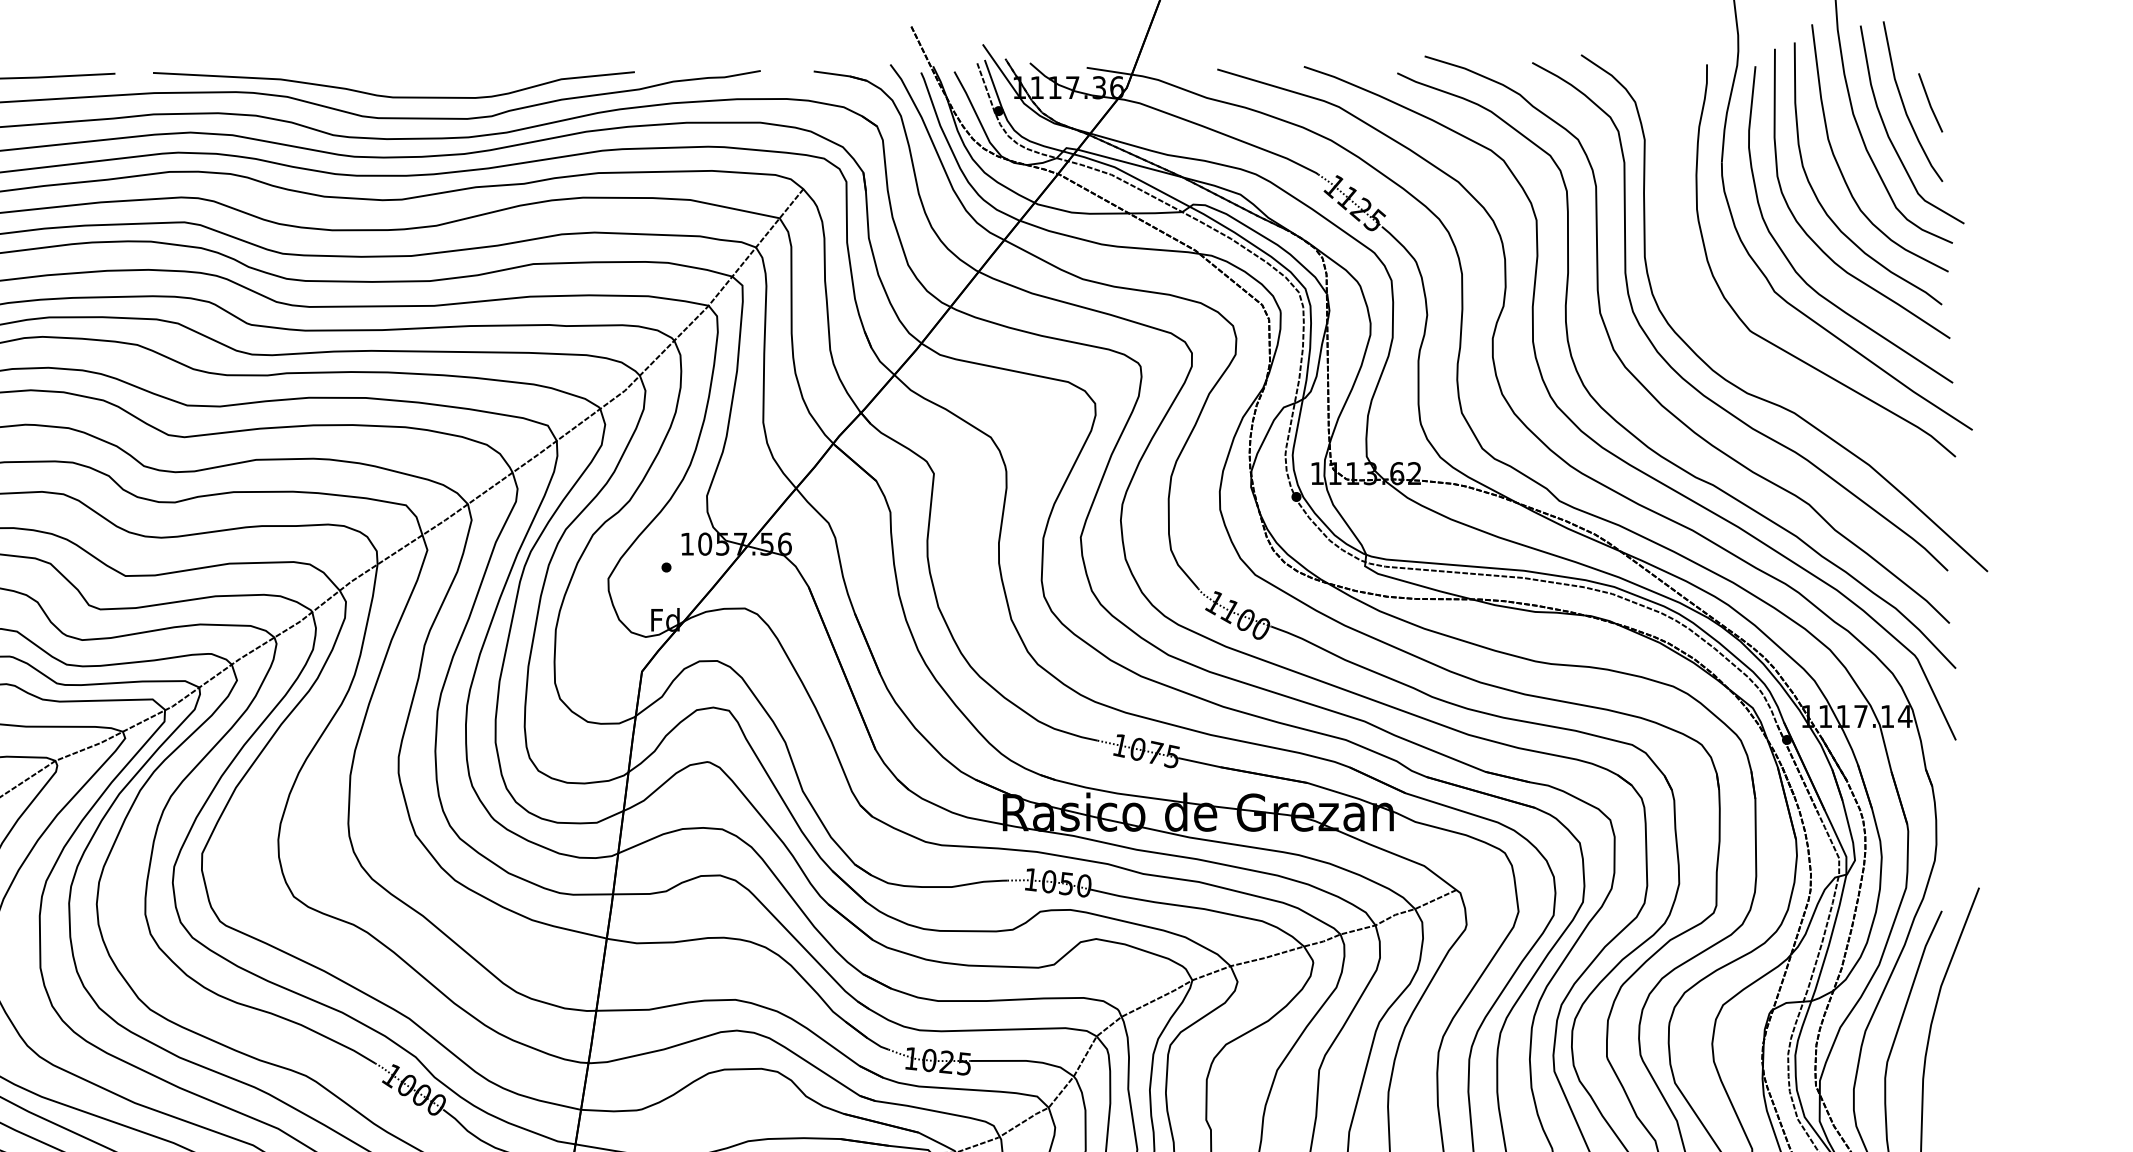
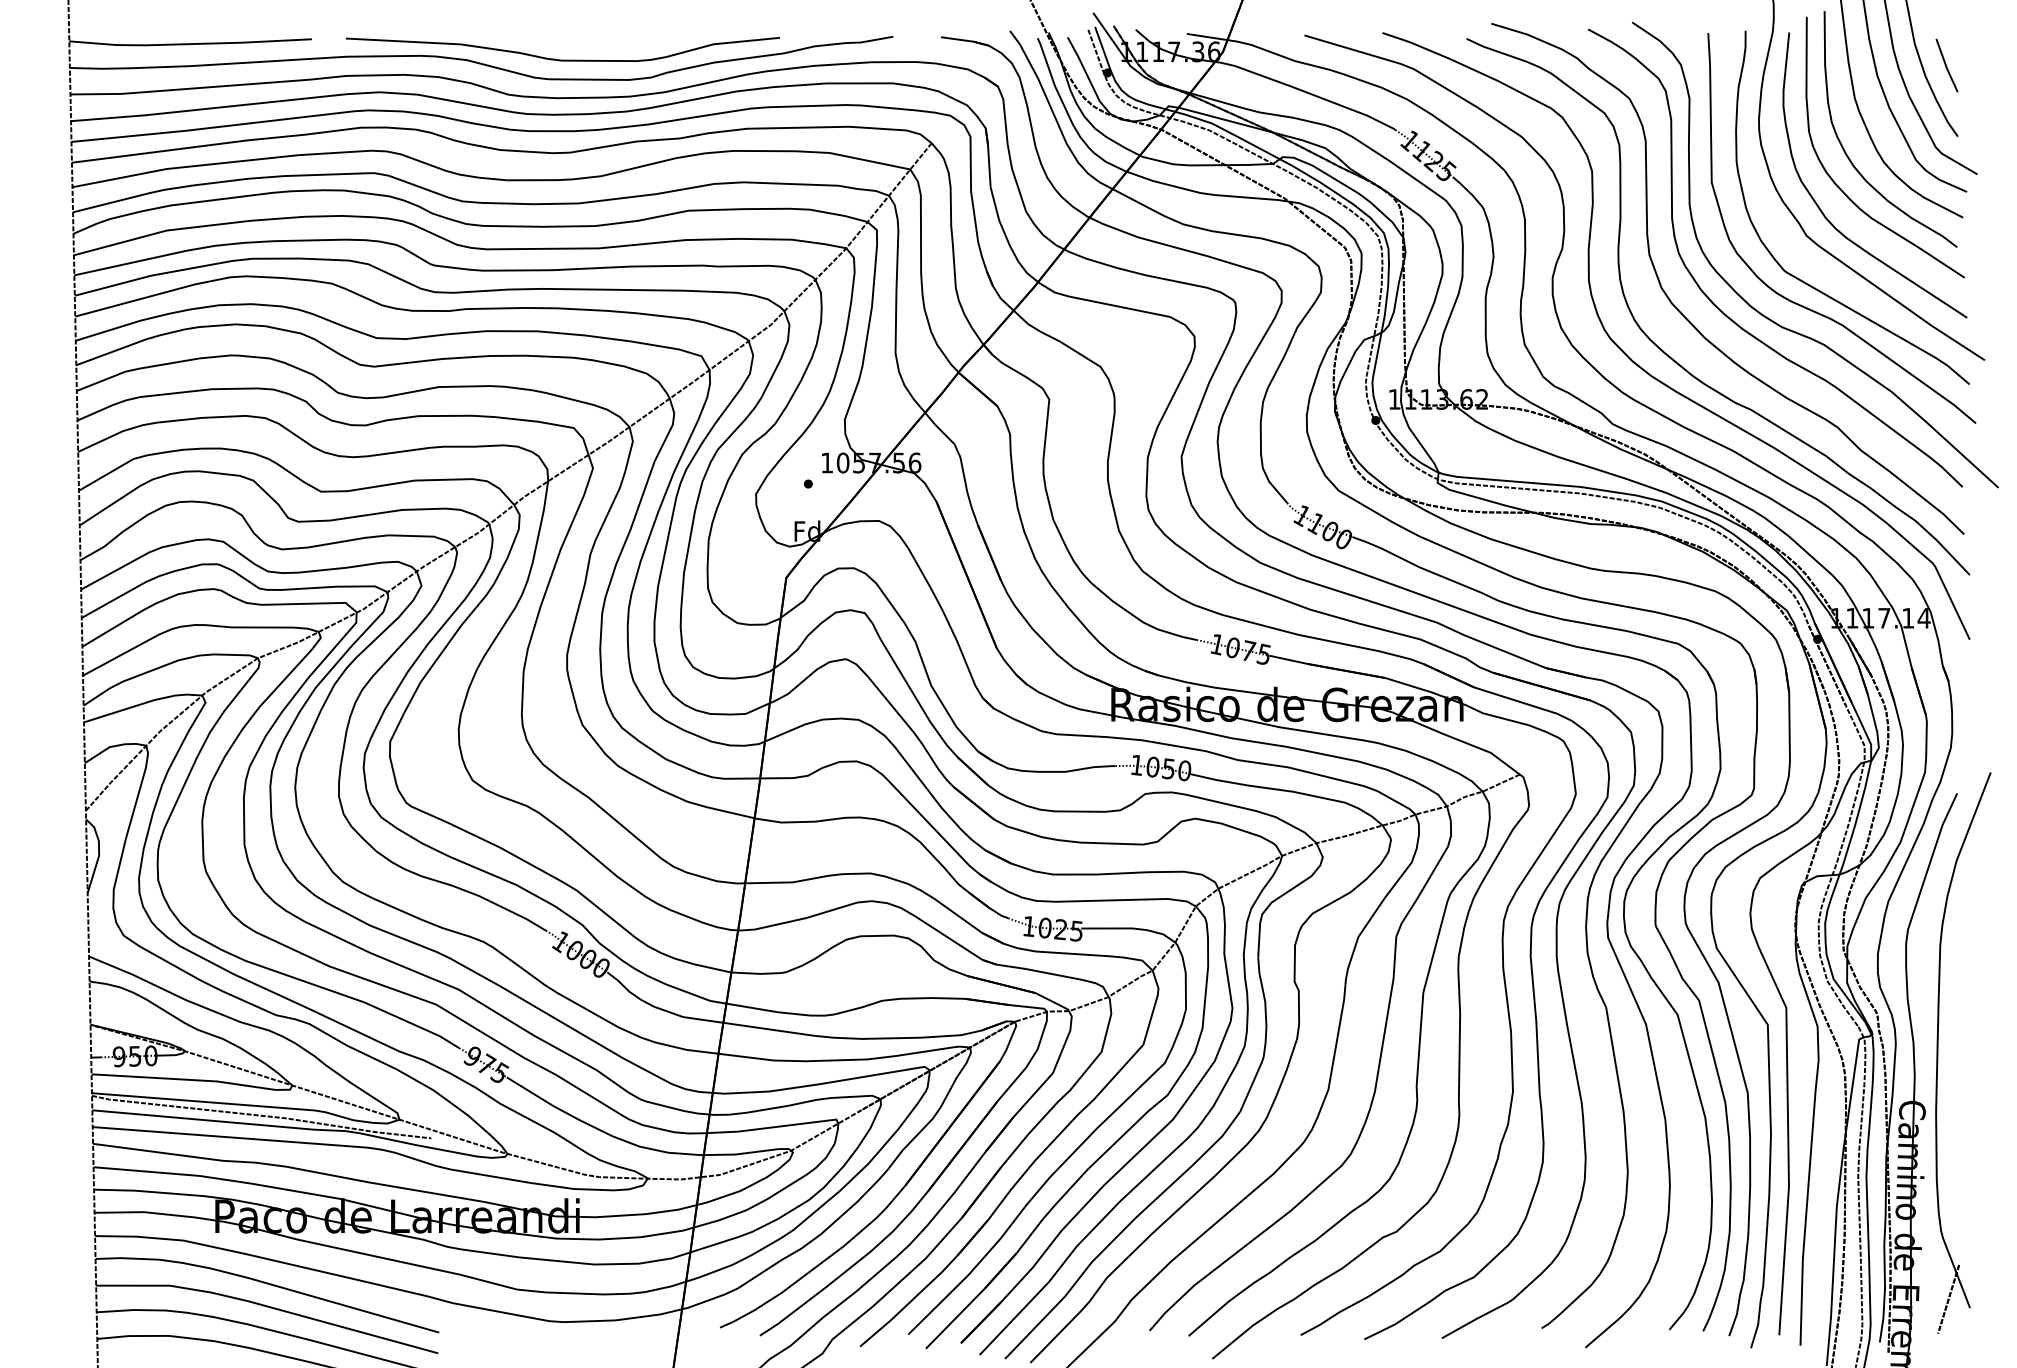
curve: (1771, 369) -> (1803, 305), added

